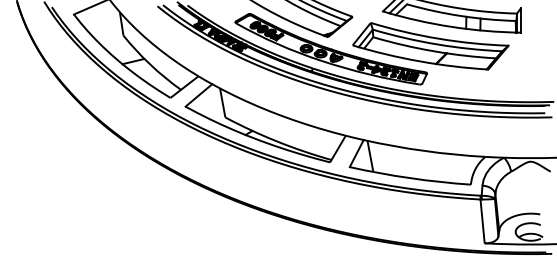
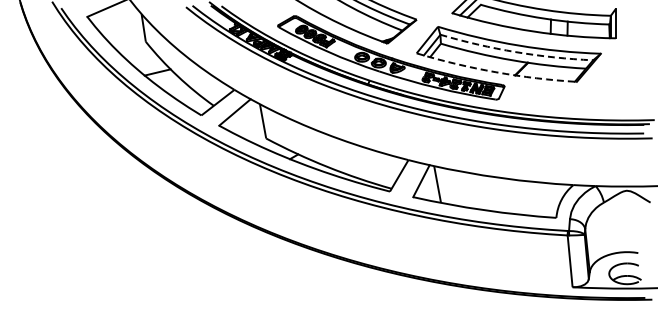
arc: (437, 44) -> (516, 52), solid -> dashed
arc: (419, 61) -> (495, 72), solid -> dashed

